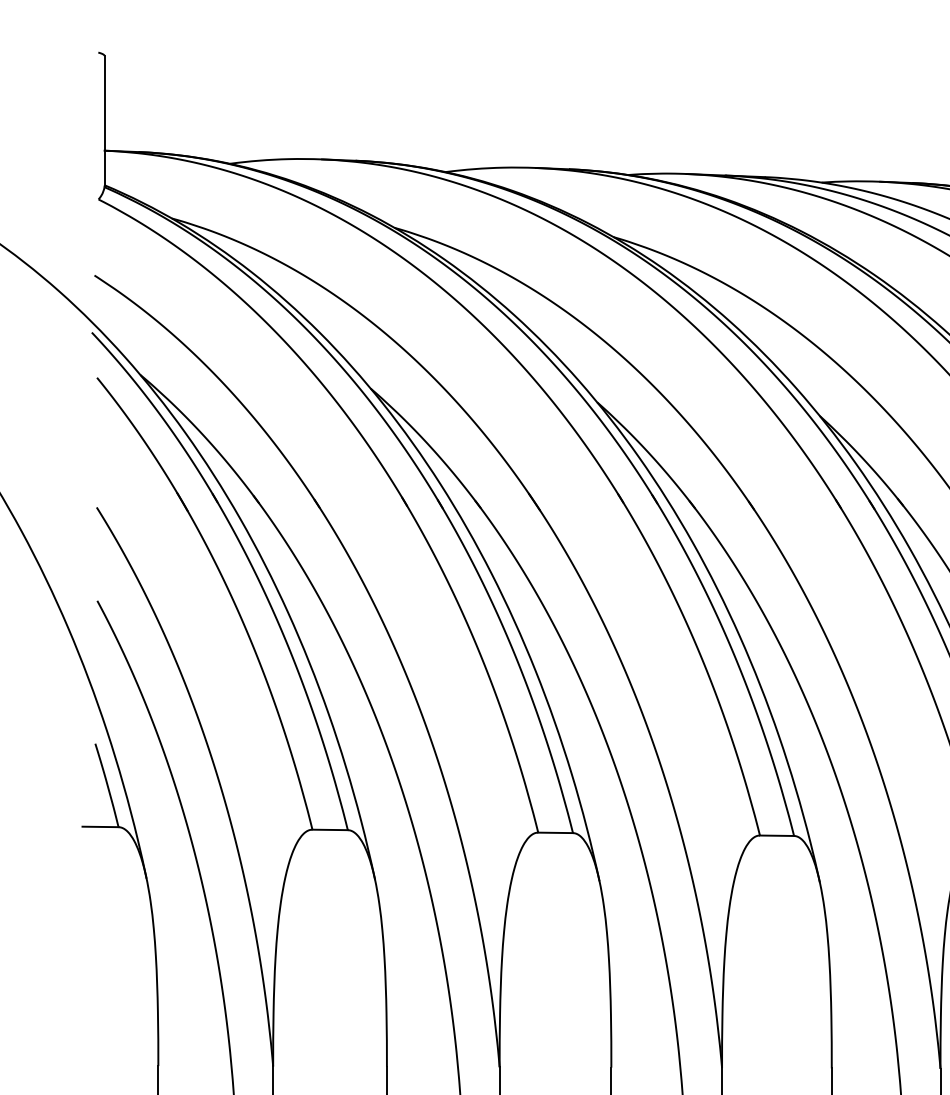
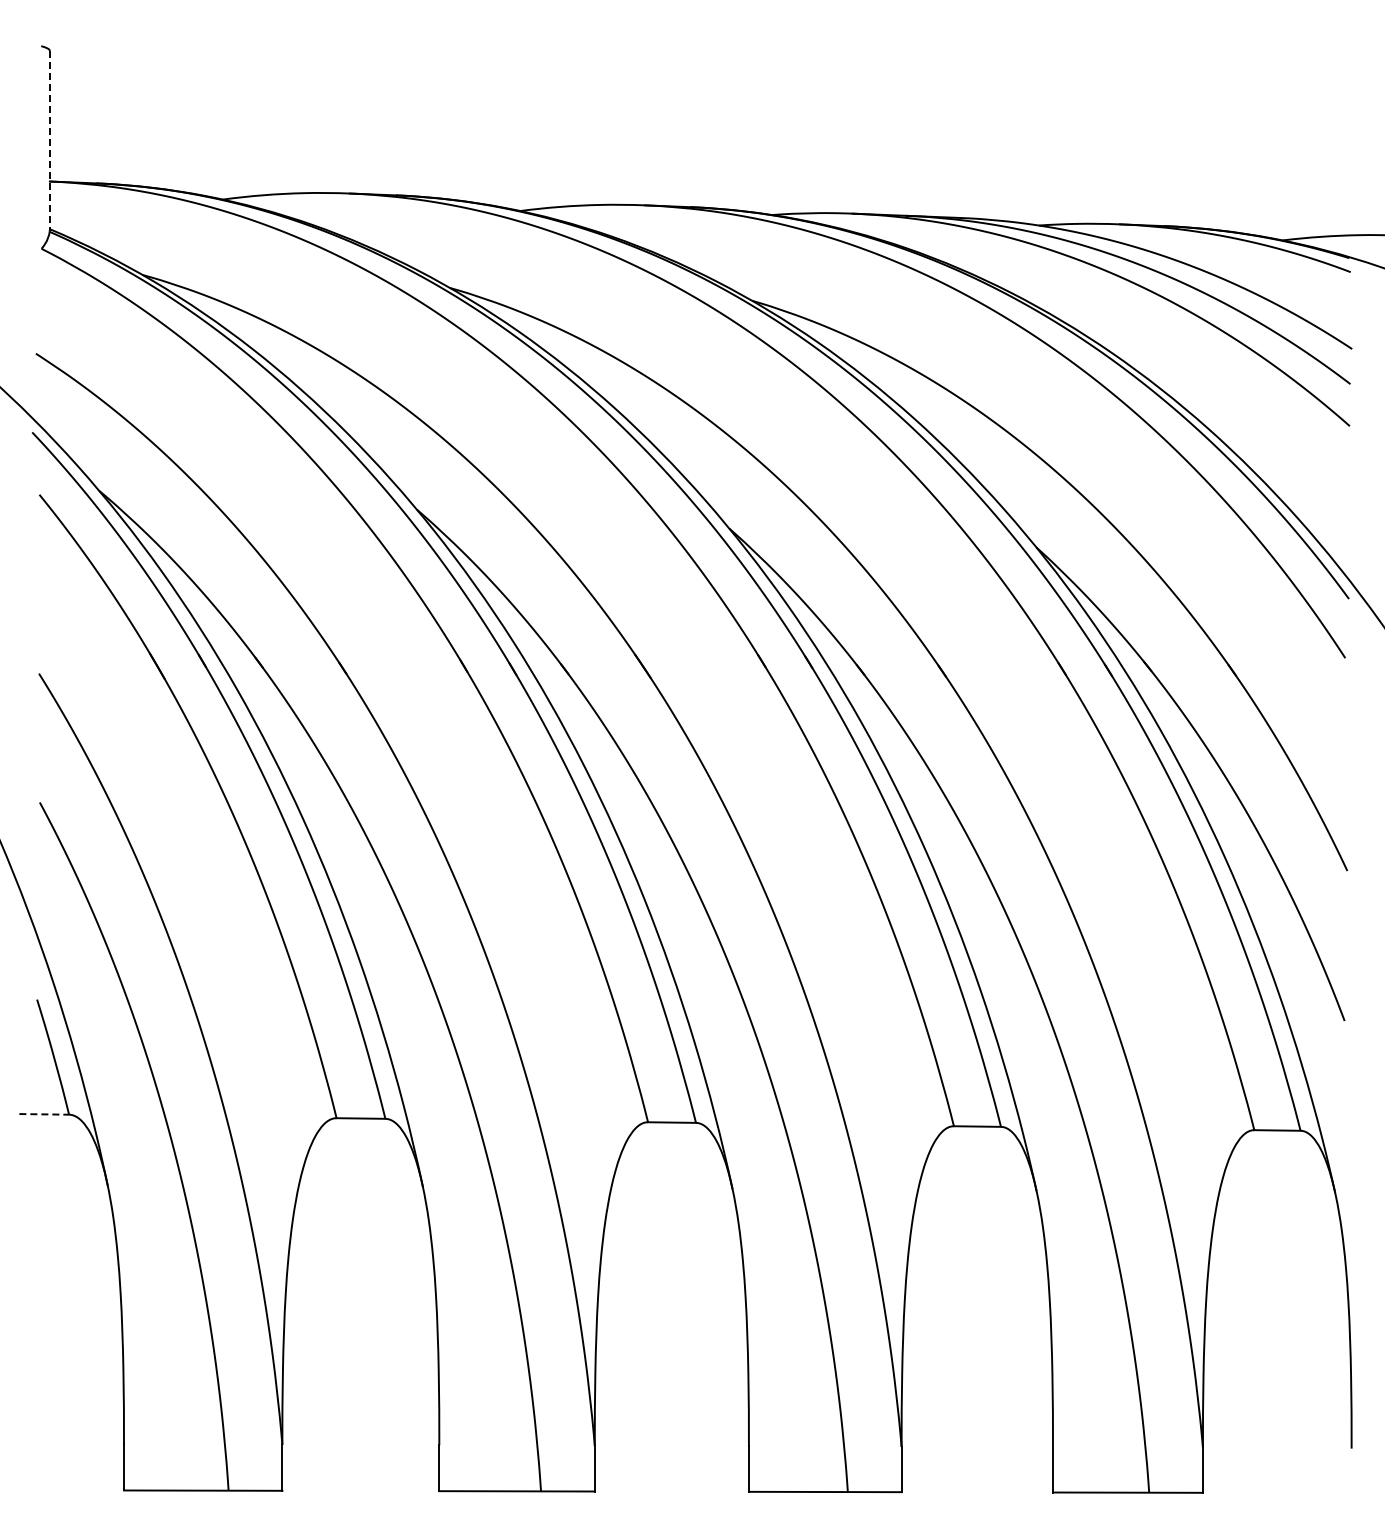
line: (104, 120) -> (49, 140), solid -> dashed
line: (100, 827) -> (44, 1114), solid -> dashed

